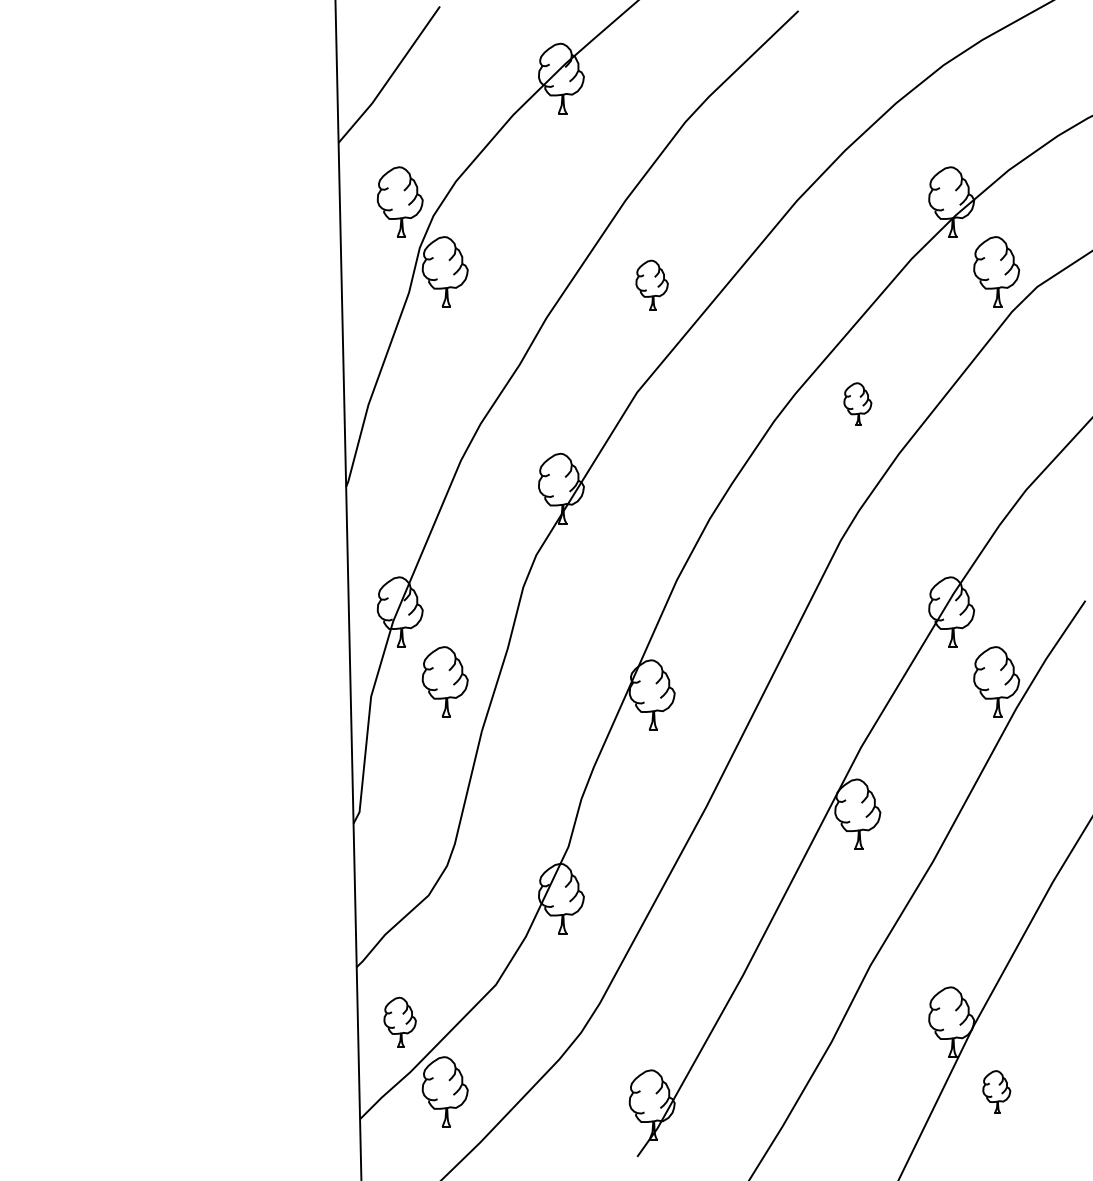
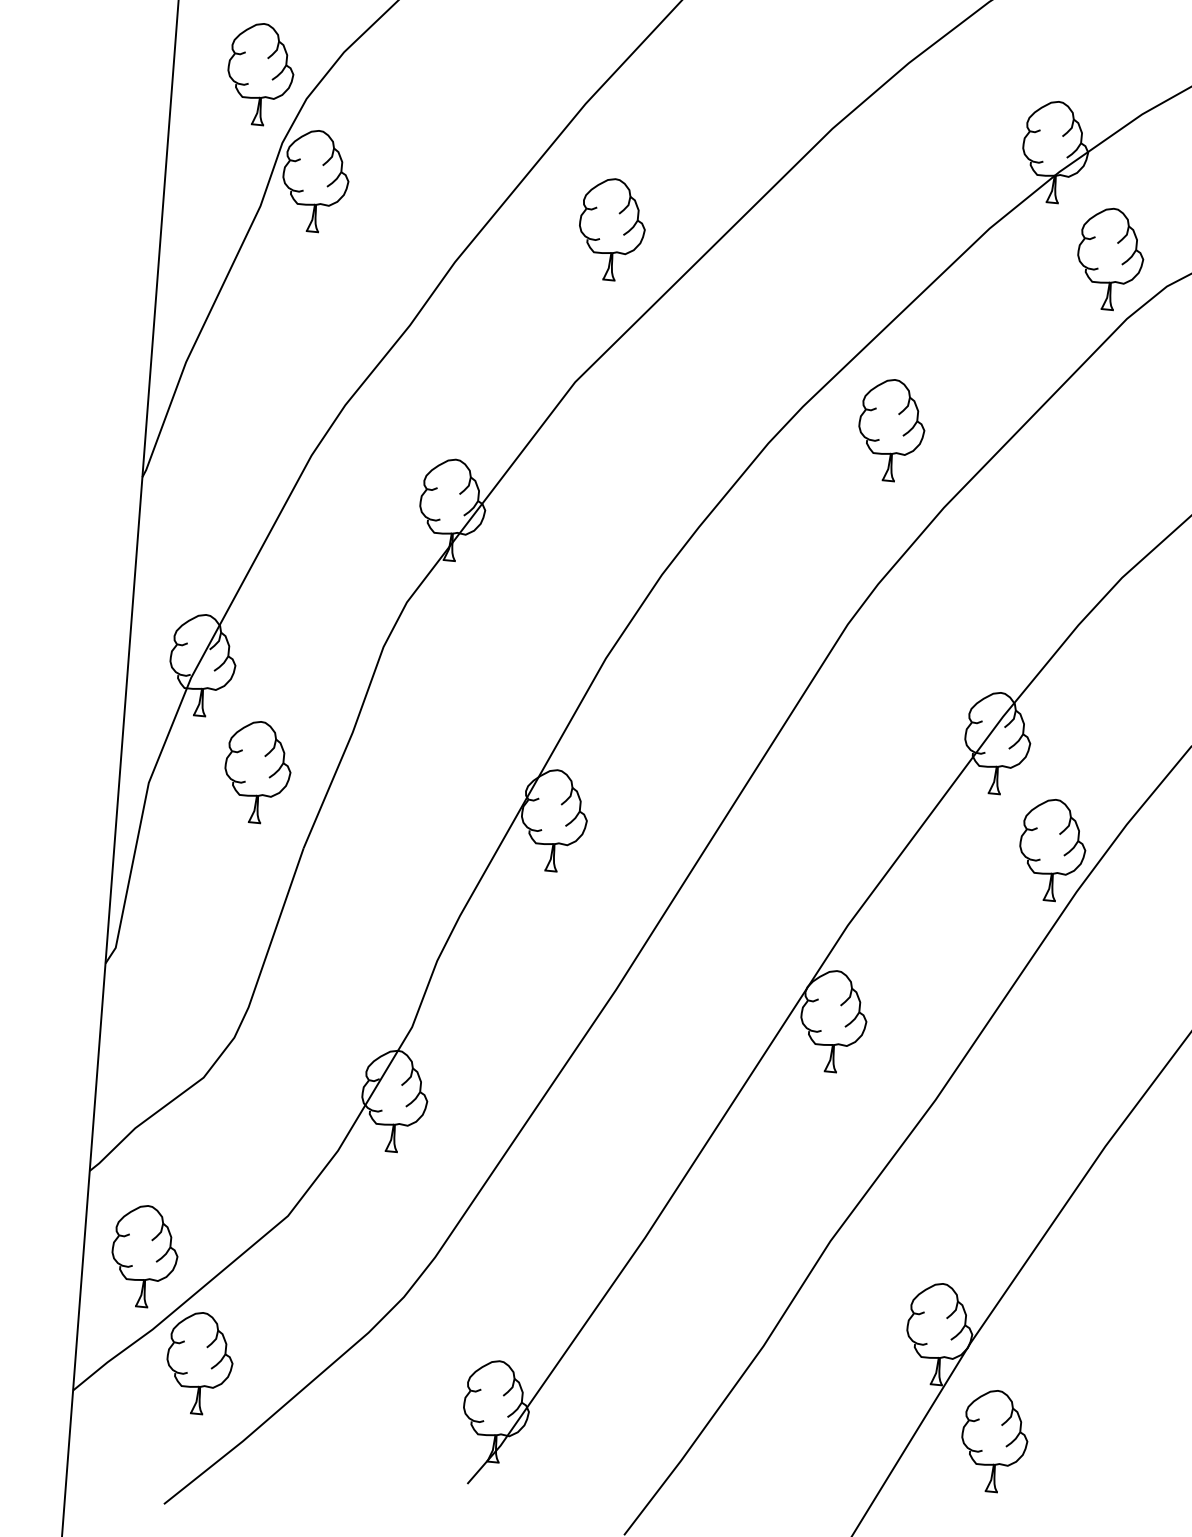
part: (651, 284) -> (611, 228), size x1.43
part: (857, 403) -> (891, 429), size x1.67
part: (399, 1021) -> (143, 1255), size x1.43
part: (996, 1091) -> (994, 1440), size x1.67

